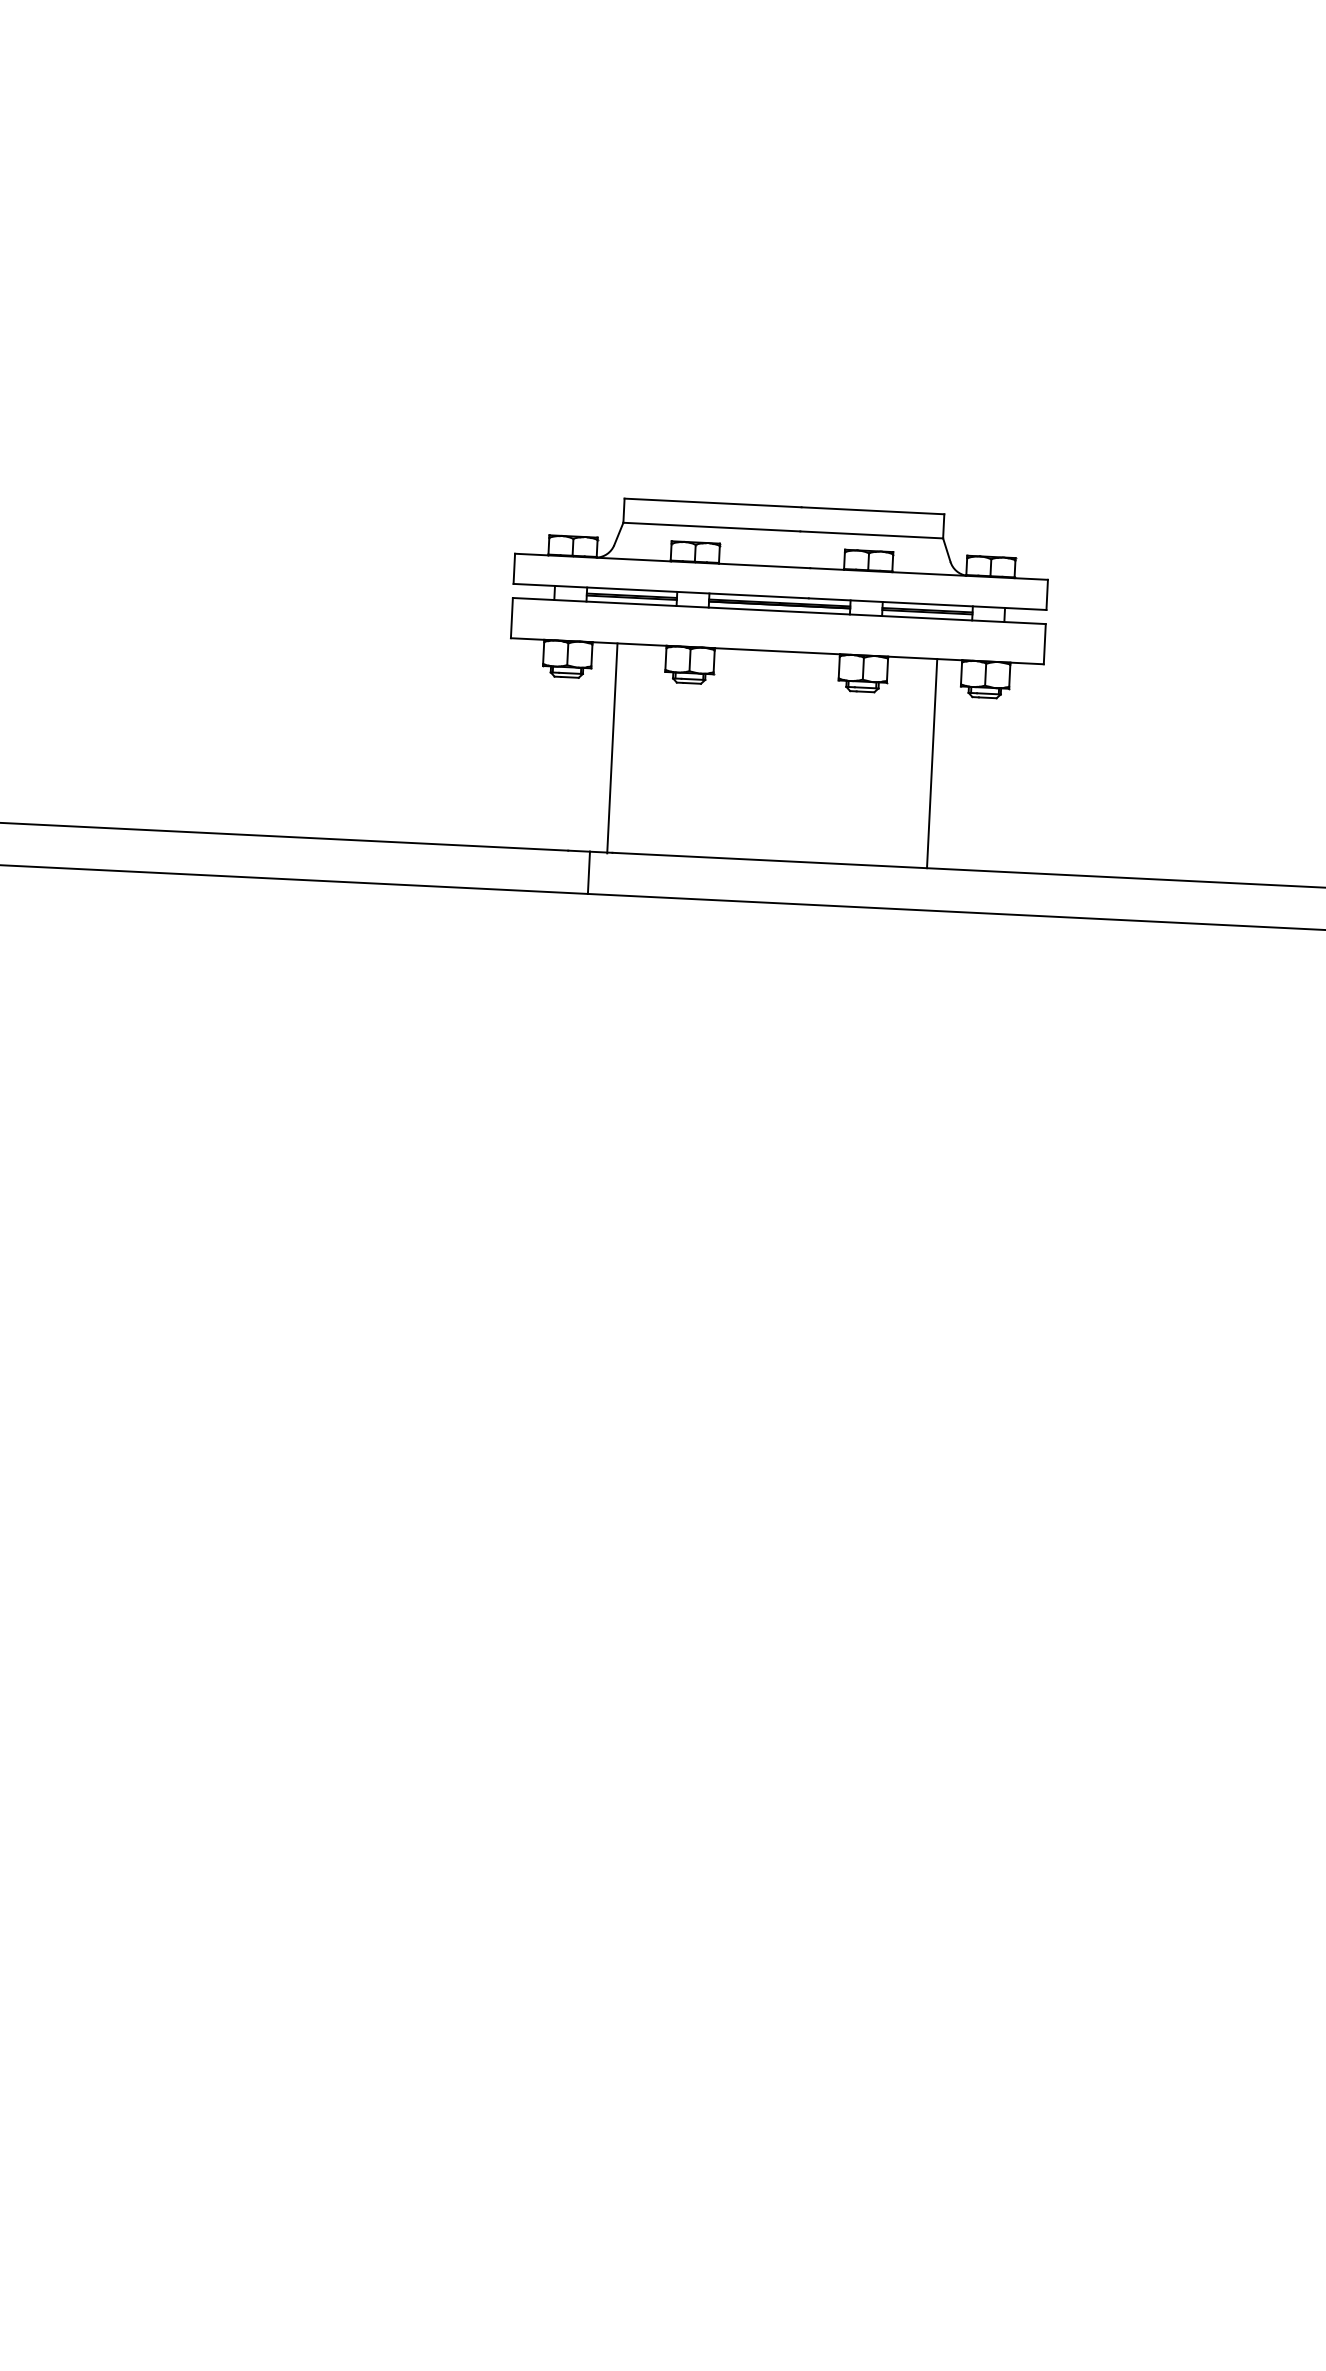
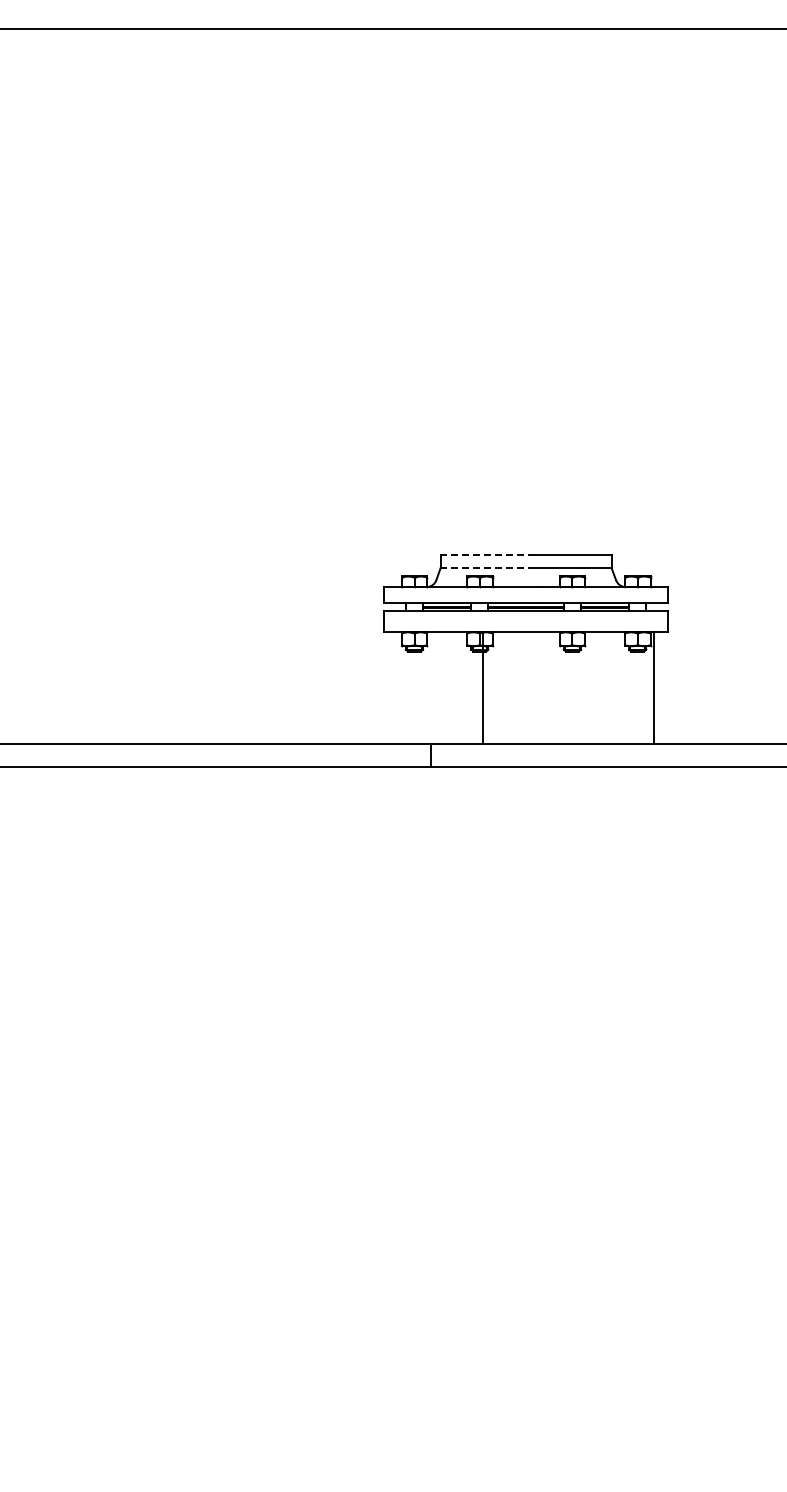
line: (712, 502) -> (487, 554), solid -> dashed
line: (710, 526) -> (487, 567), solid -> dashed
line: (611, 748) -> (482, 688), moved
line: (932, 764) -> (653, 688), moved

